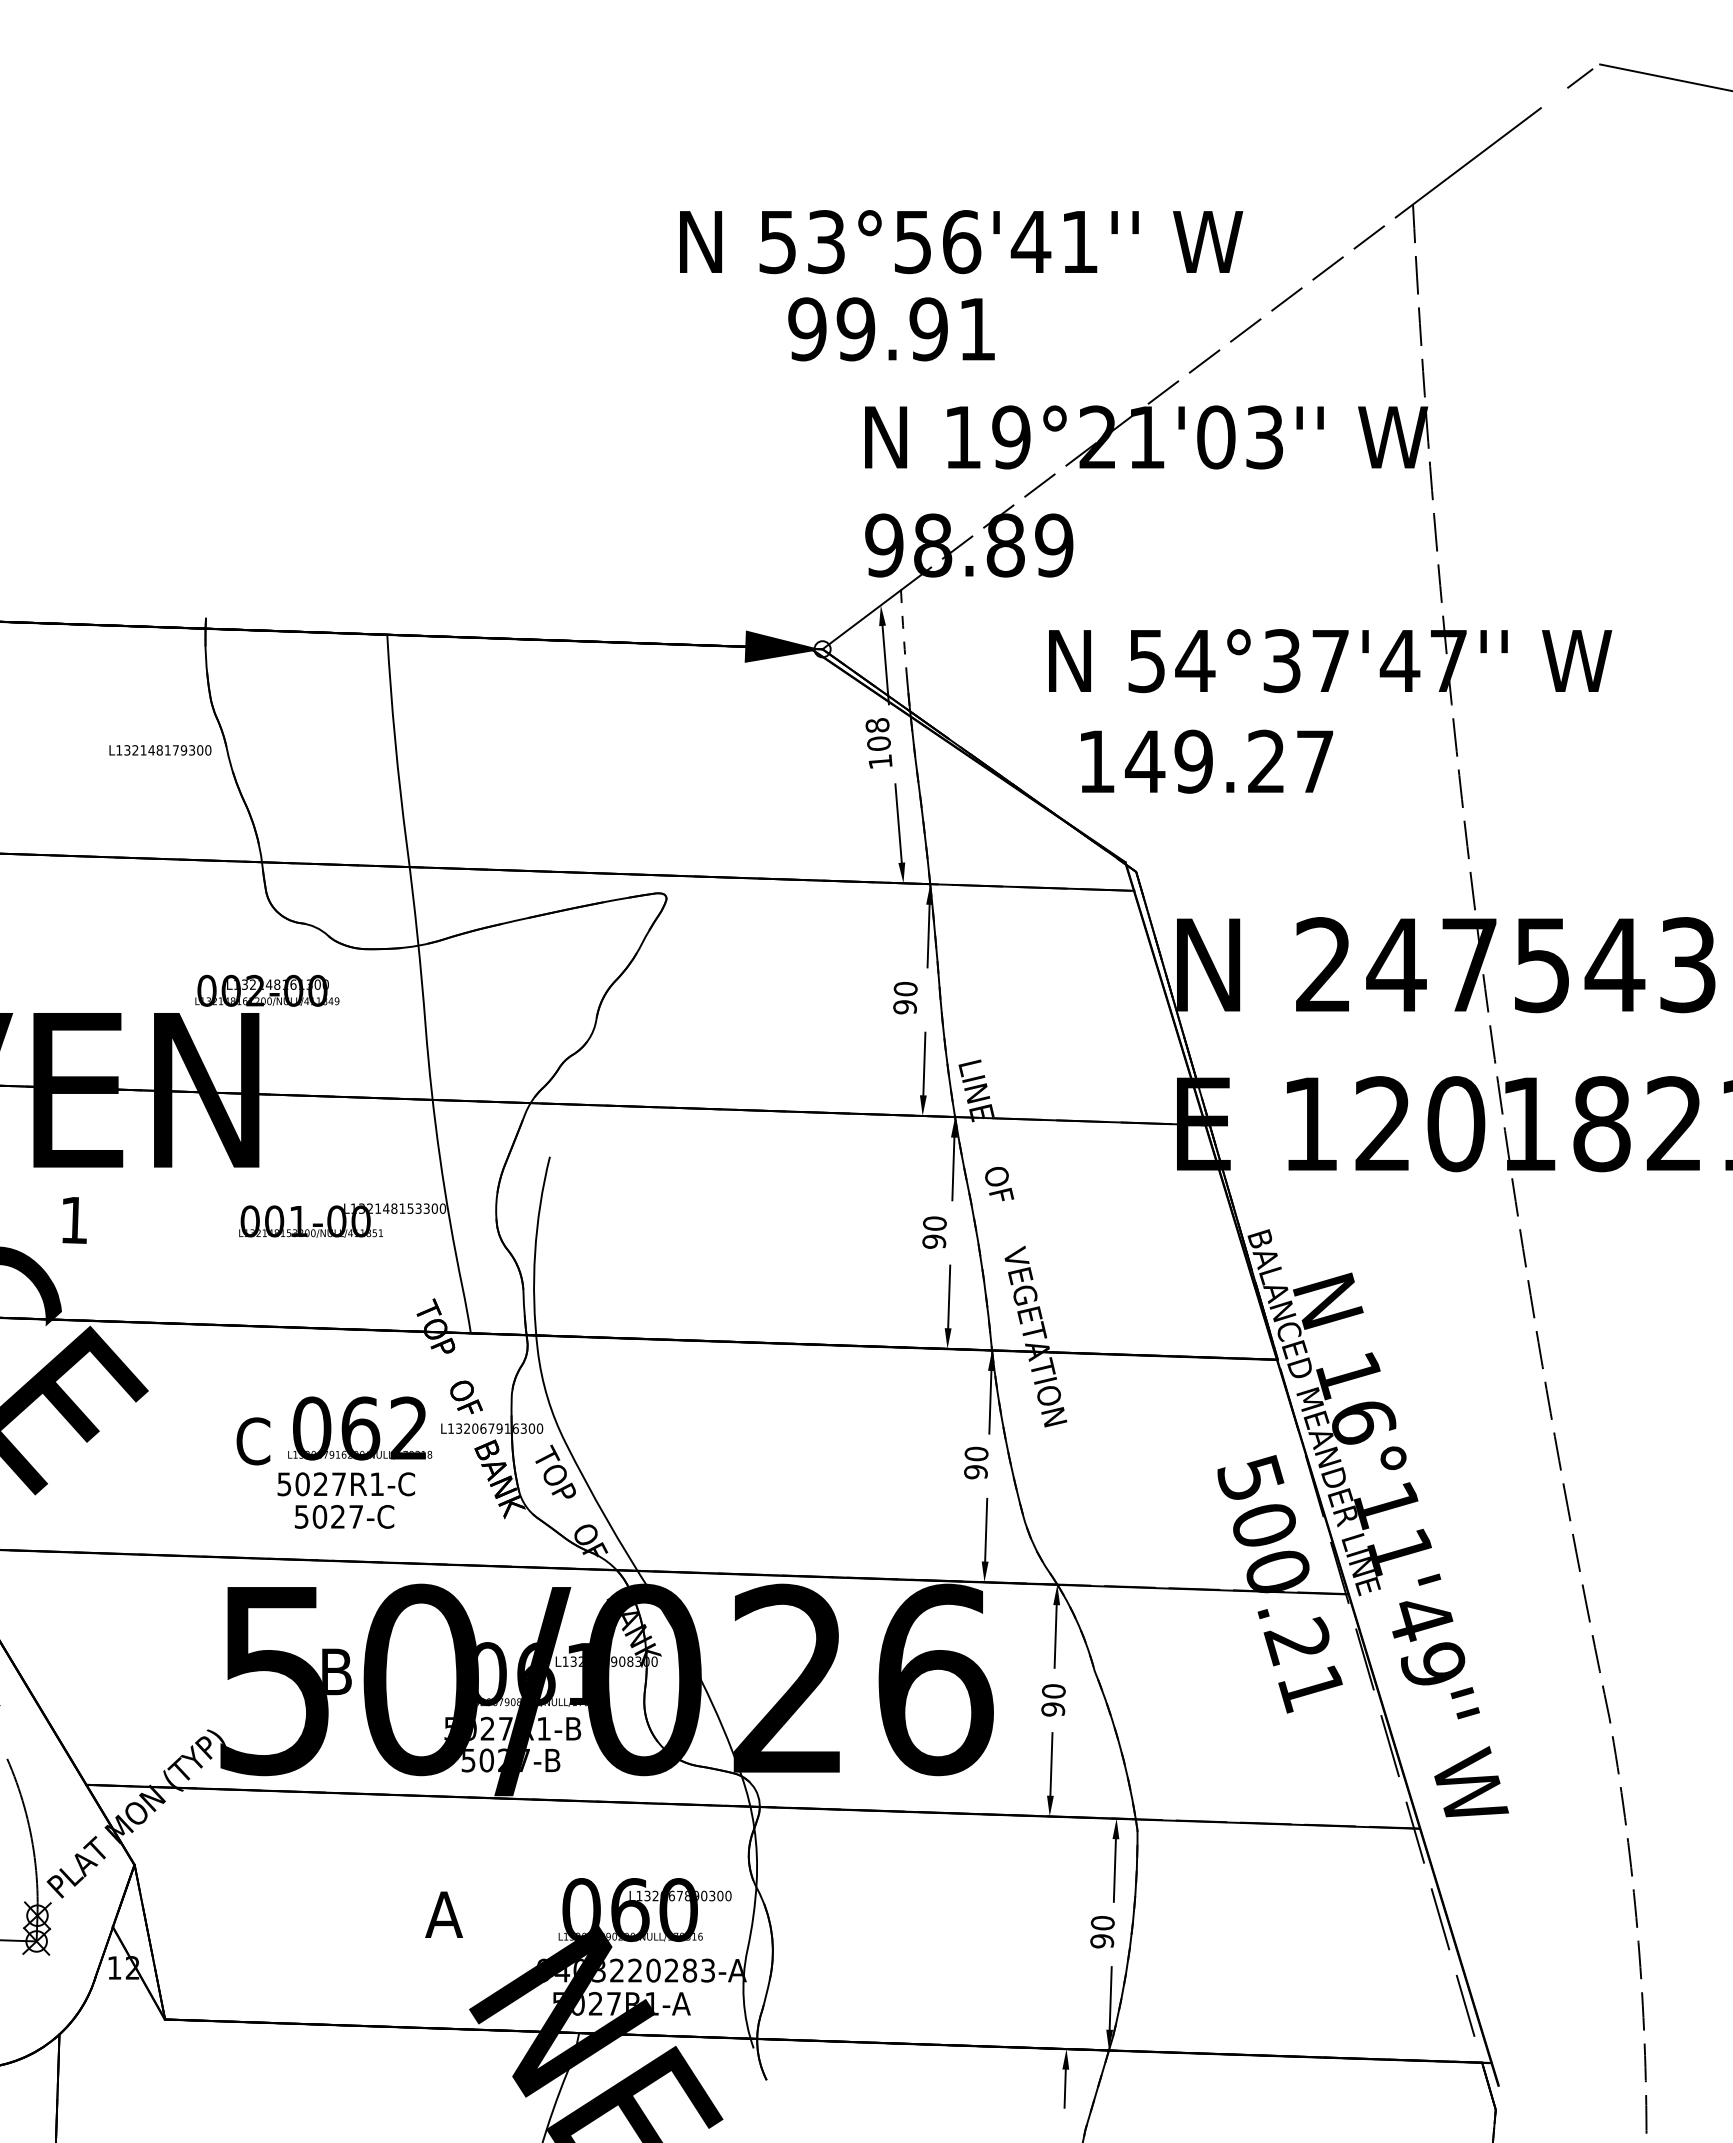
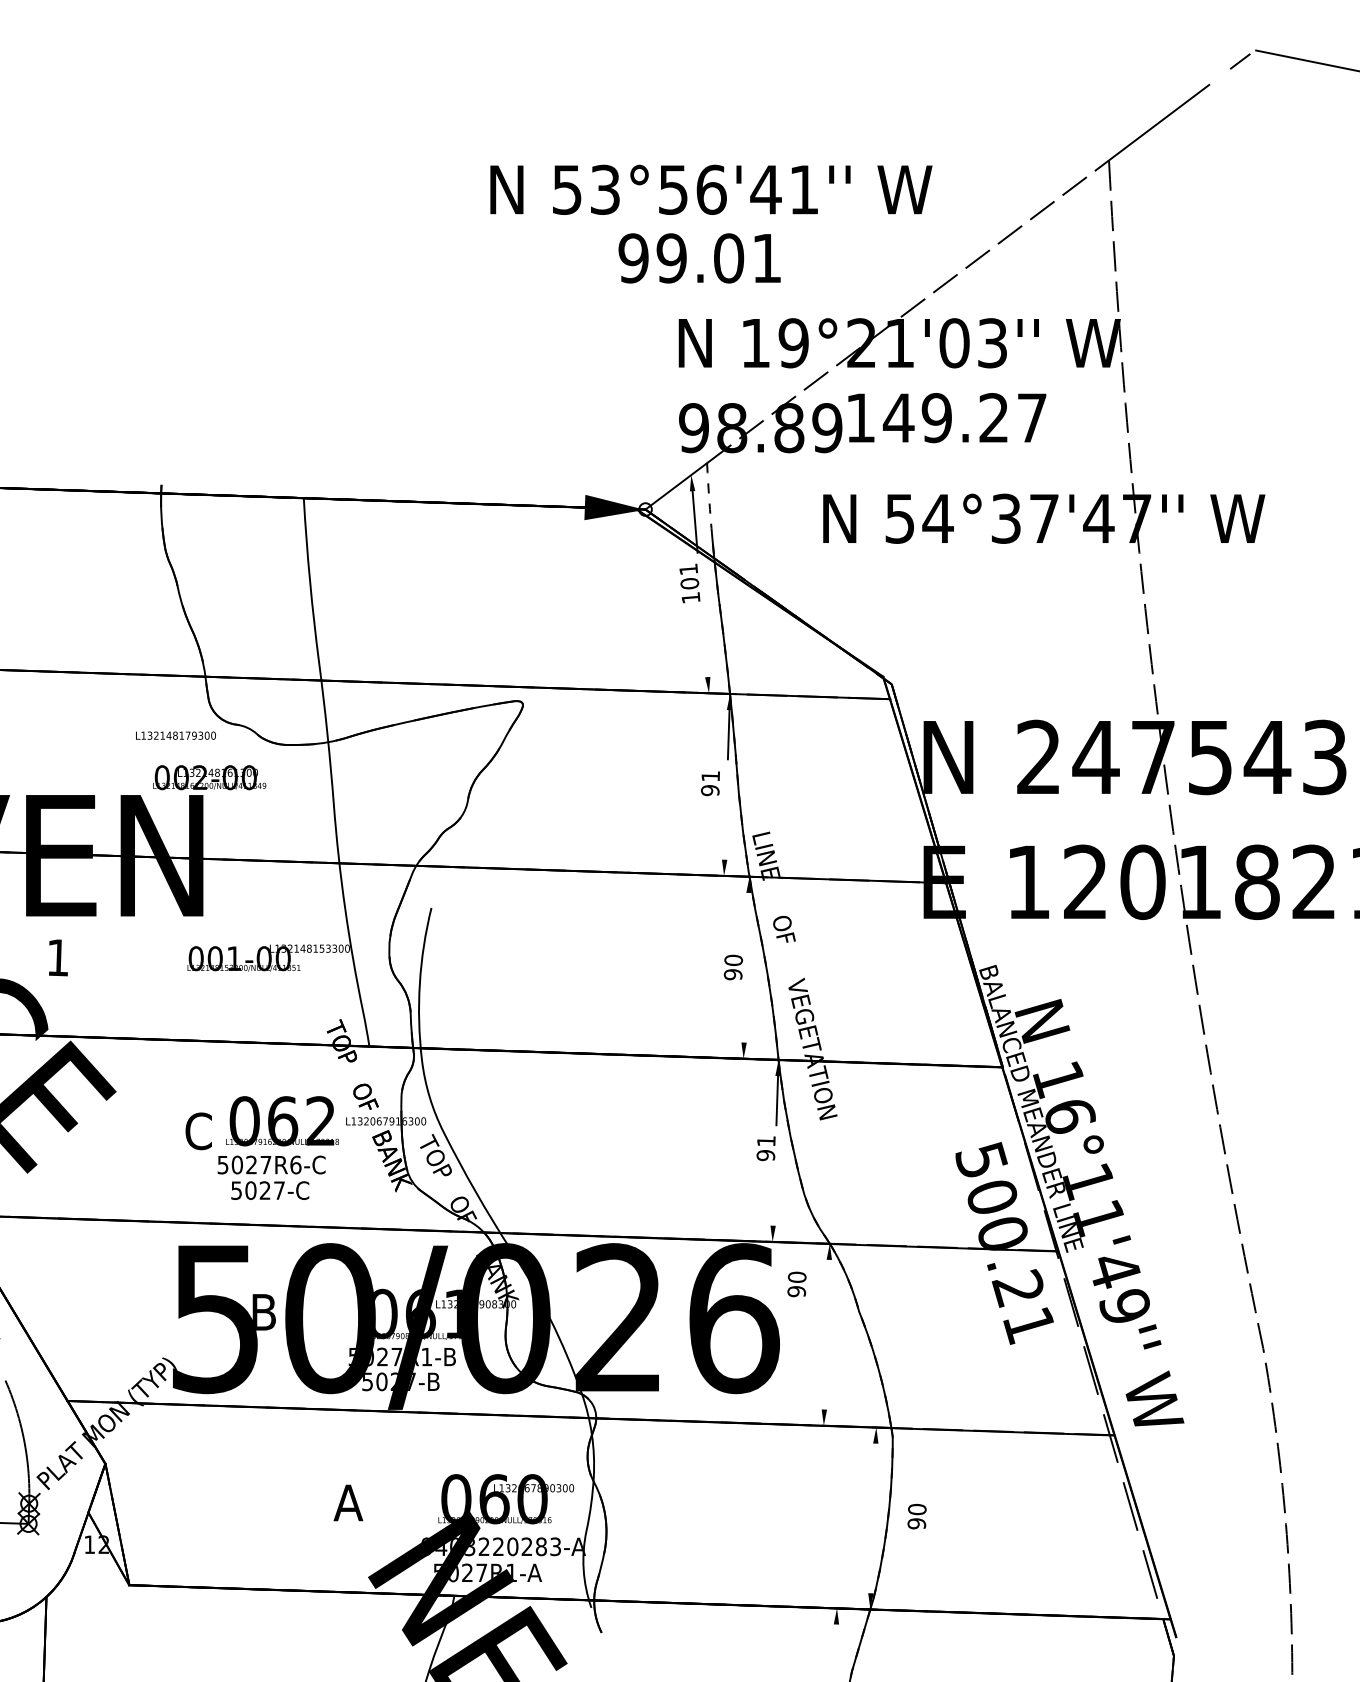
text: (961, 242) -> (711, 190), moved
text: (928, 329) -> (728, 258), 99.91 -> 99.01
text: (877, 725) -> (688, 569), 108 -> 101
text: (160, 750) -> (176, 735), moved
text: (1206, 761) -> (946, 417), moved
line: (898, 823) -> (705, 646), removed
text: (905, 989) -> (710, 776), 90 -> 91
line: (924, 1063) -> (725, 834), removed
line: (953, 1168) -> (748, 917), removed
line: (949, 1296) -> (745, 1017), removed
text: (976, 1453) -> (766, 1140), 90 -> 91
text: (377, 1484) -> (296, 1165), 5027R1-C -> 5027R6-C
line: (986, 1529) -> (774, 1200), removed
line: (1055, 1636) -> (828, 1284), removed
text: (1053, 1700) -> (796, 1284), moved
line: (1051, 1764) -> (825, 1385), removed
line: (1114, 1870) -> (874, 1468), removed
text: (1102, 1932) -> (917, 1516), moved
line: (1110, 1998) -> (871, 1568), removed
line: (1064, 2088) -> (835, 1639), removed

